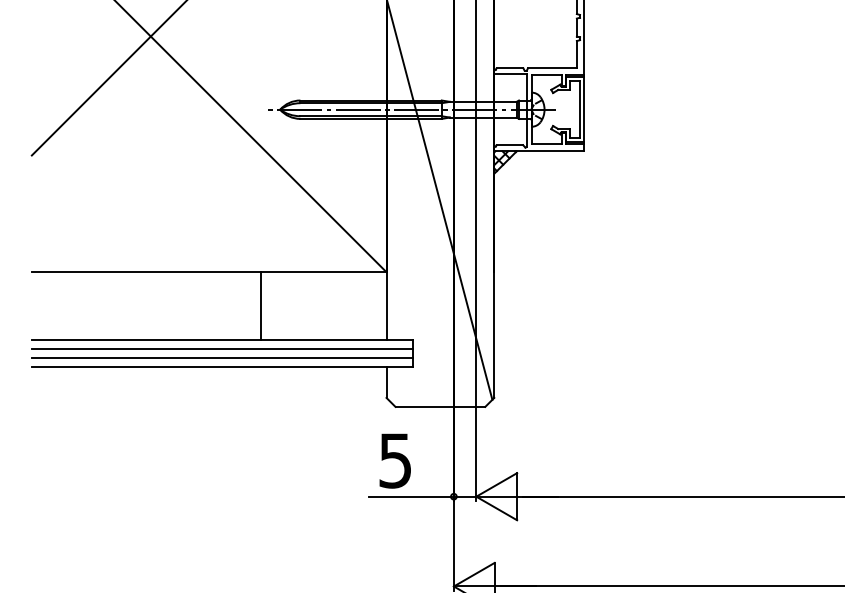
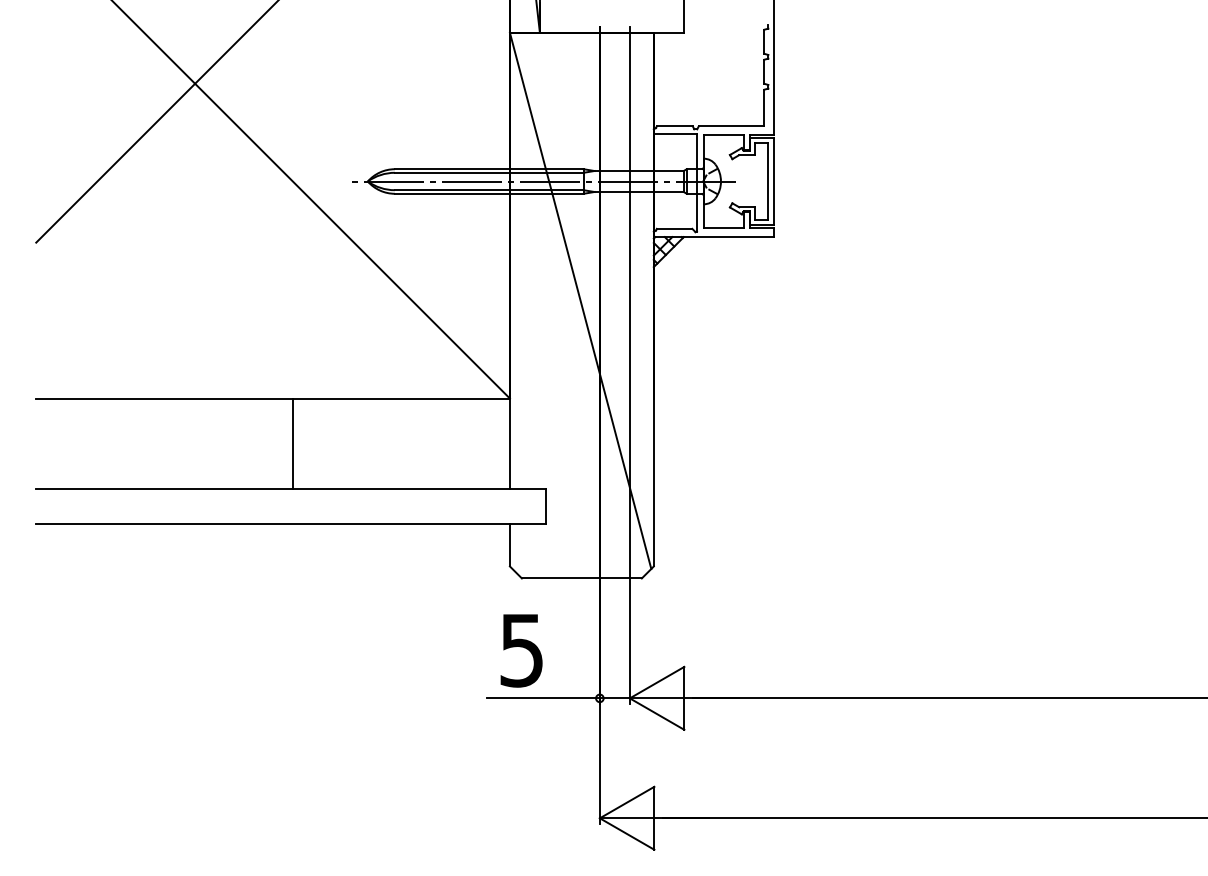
line: (261, 305) -> (293, 443), moved
line: (222, 348) -> (290, 500), removed
line: (222, 357) -> (290, 512), removed

